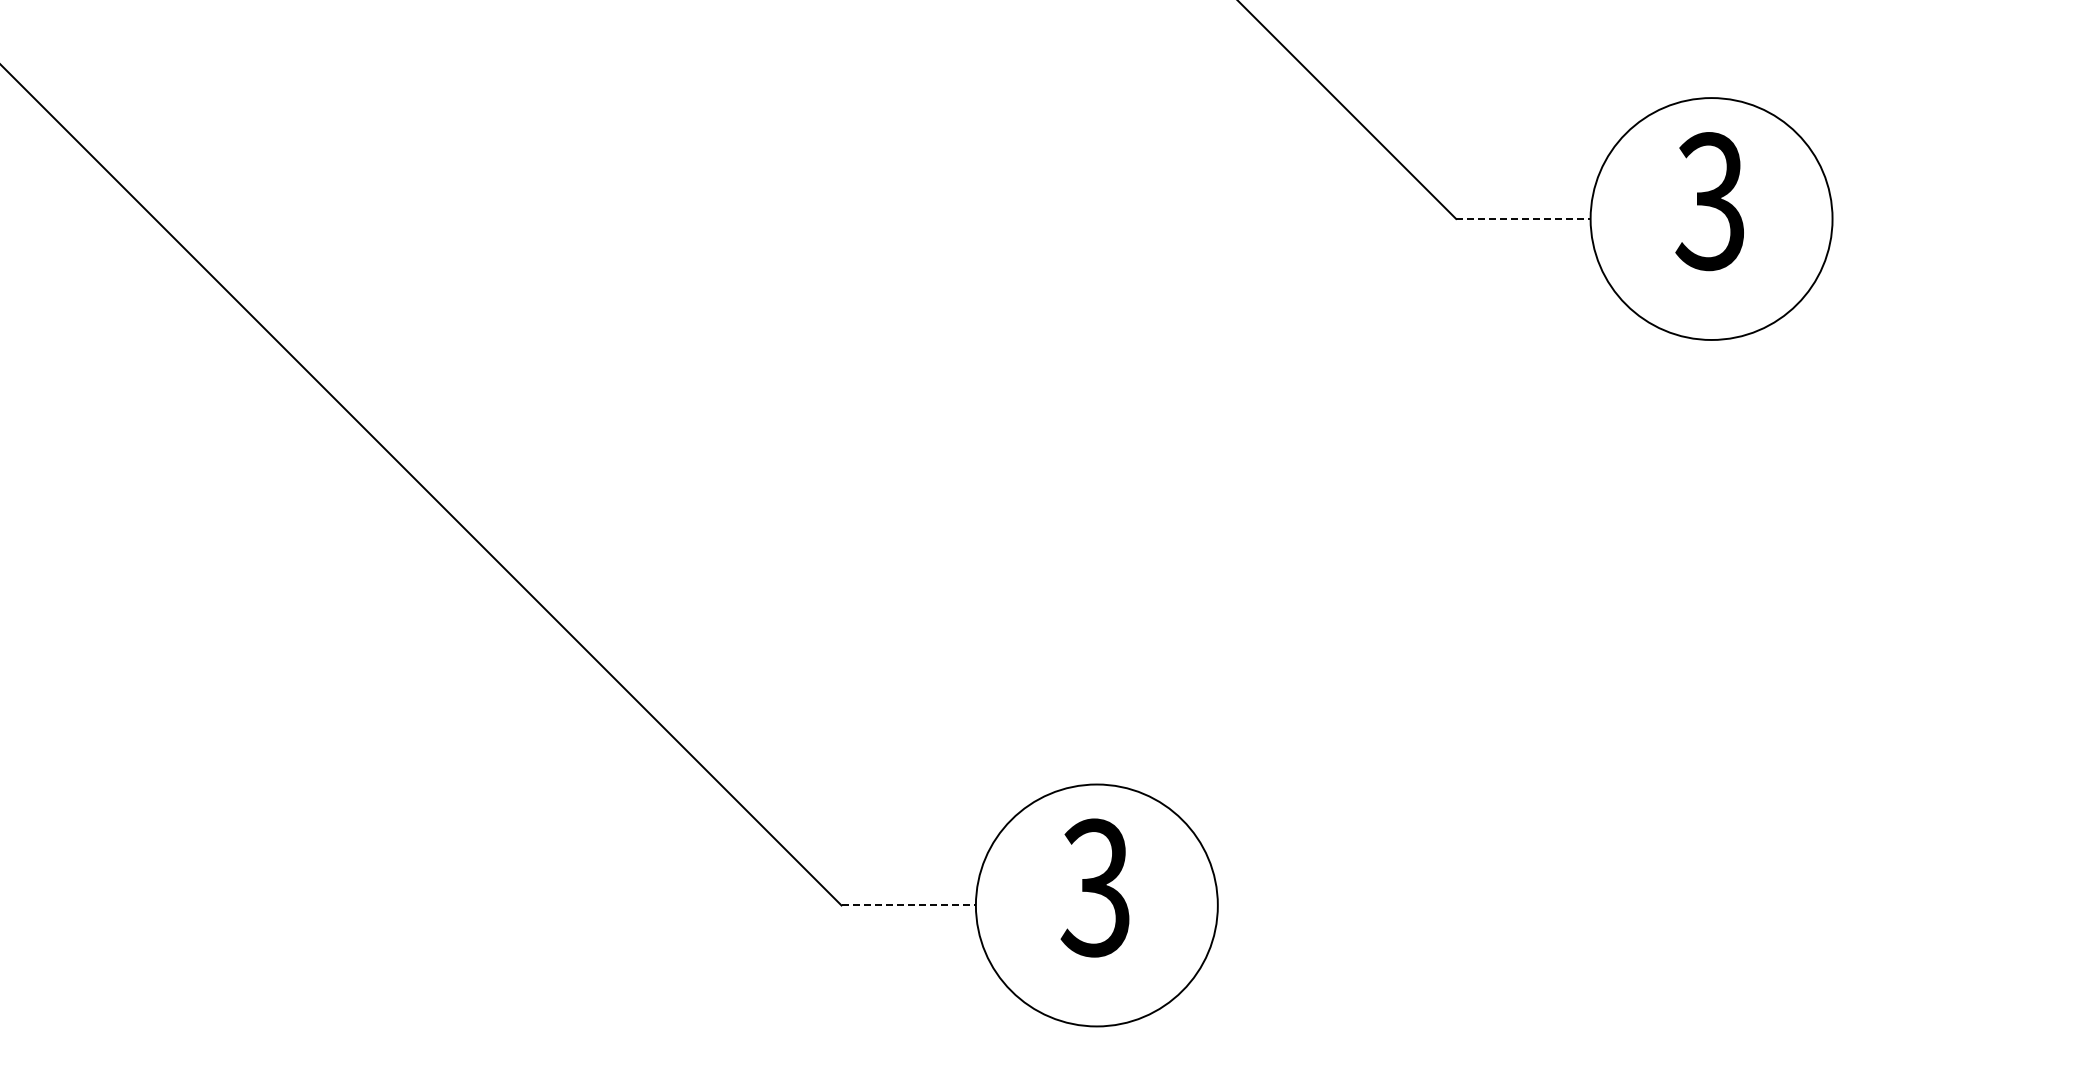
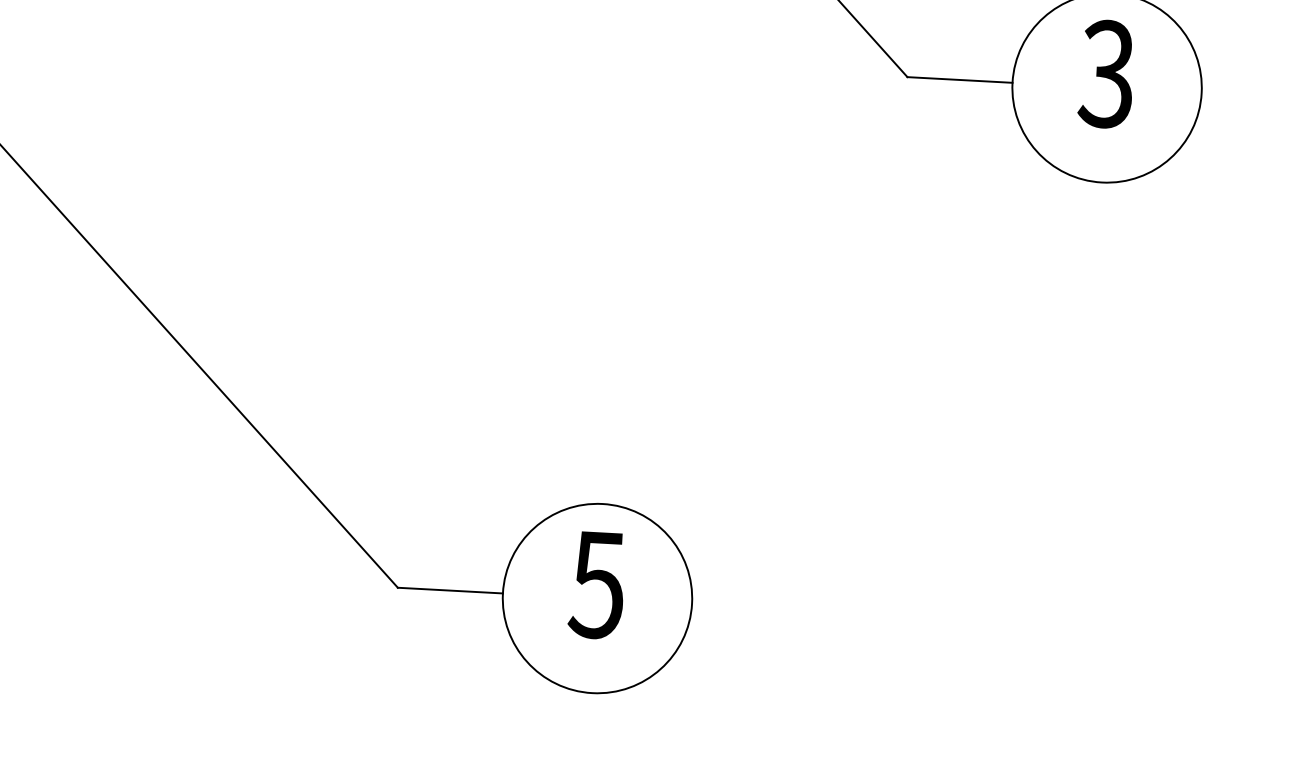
line: (1523, 219) -> (960, 80), dashed -> solid
text: (1094, 887) -> (596, 584), 3 -> 5
line: (909, 905) -> (451, 590), dashed -> solid

